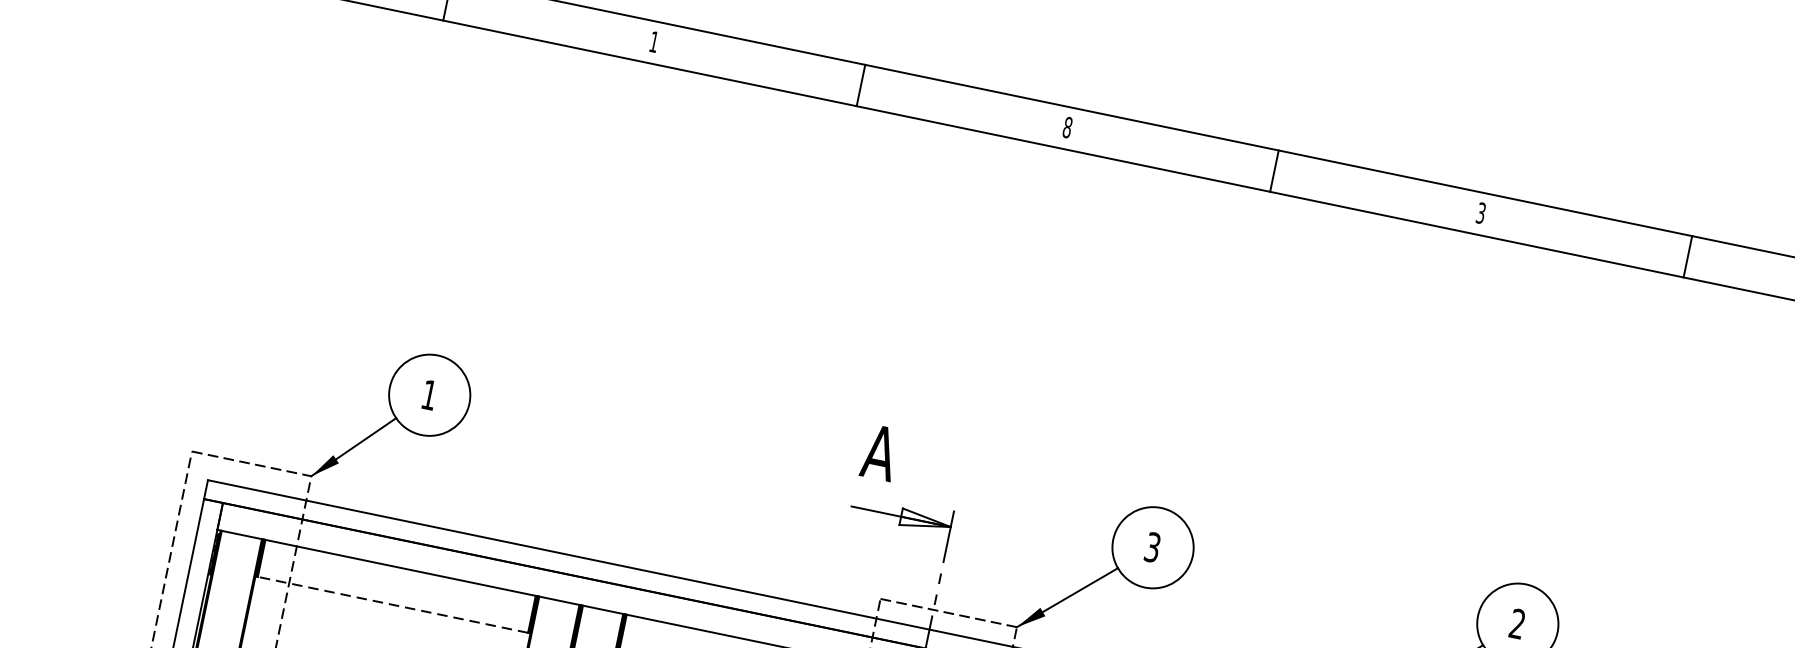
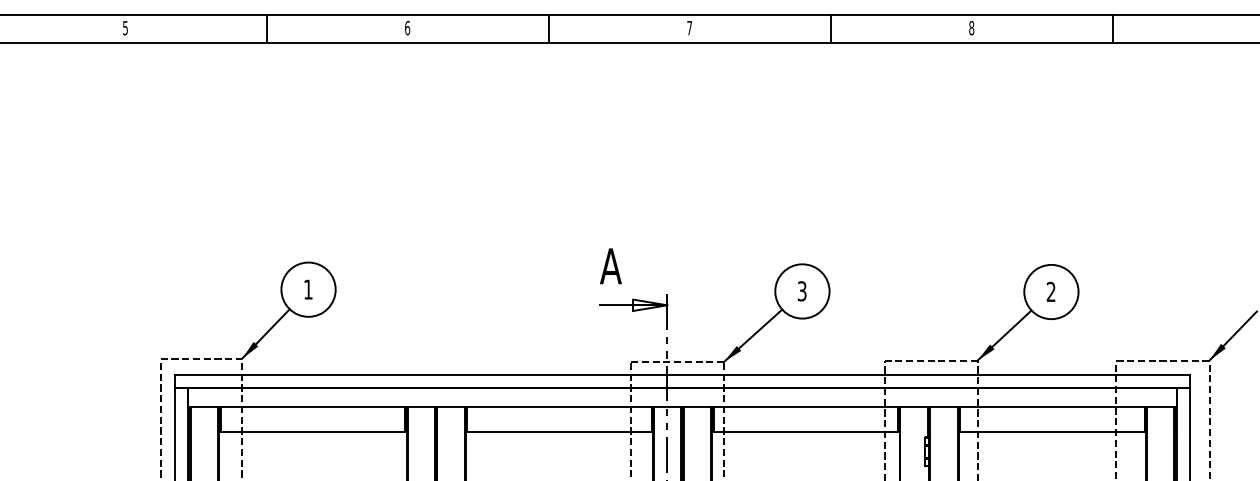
text: (654, 42) -> (407, 28), 1 -> 6
text: (1067, 128) -> (689, 28), 8 -> 7
text: (1480, 213) -> (971, 28), 3 -> 8
line: (392, 604) -> (312, 431), dashed -> solid

